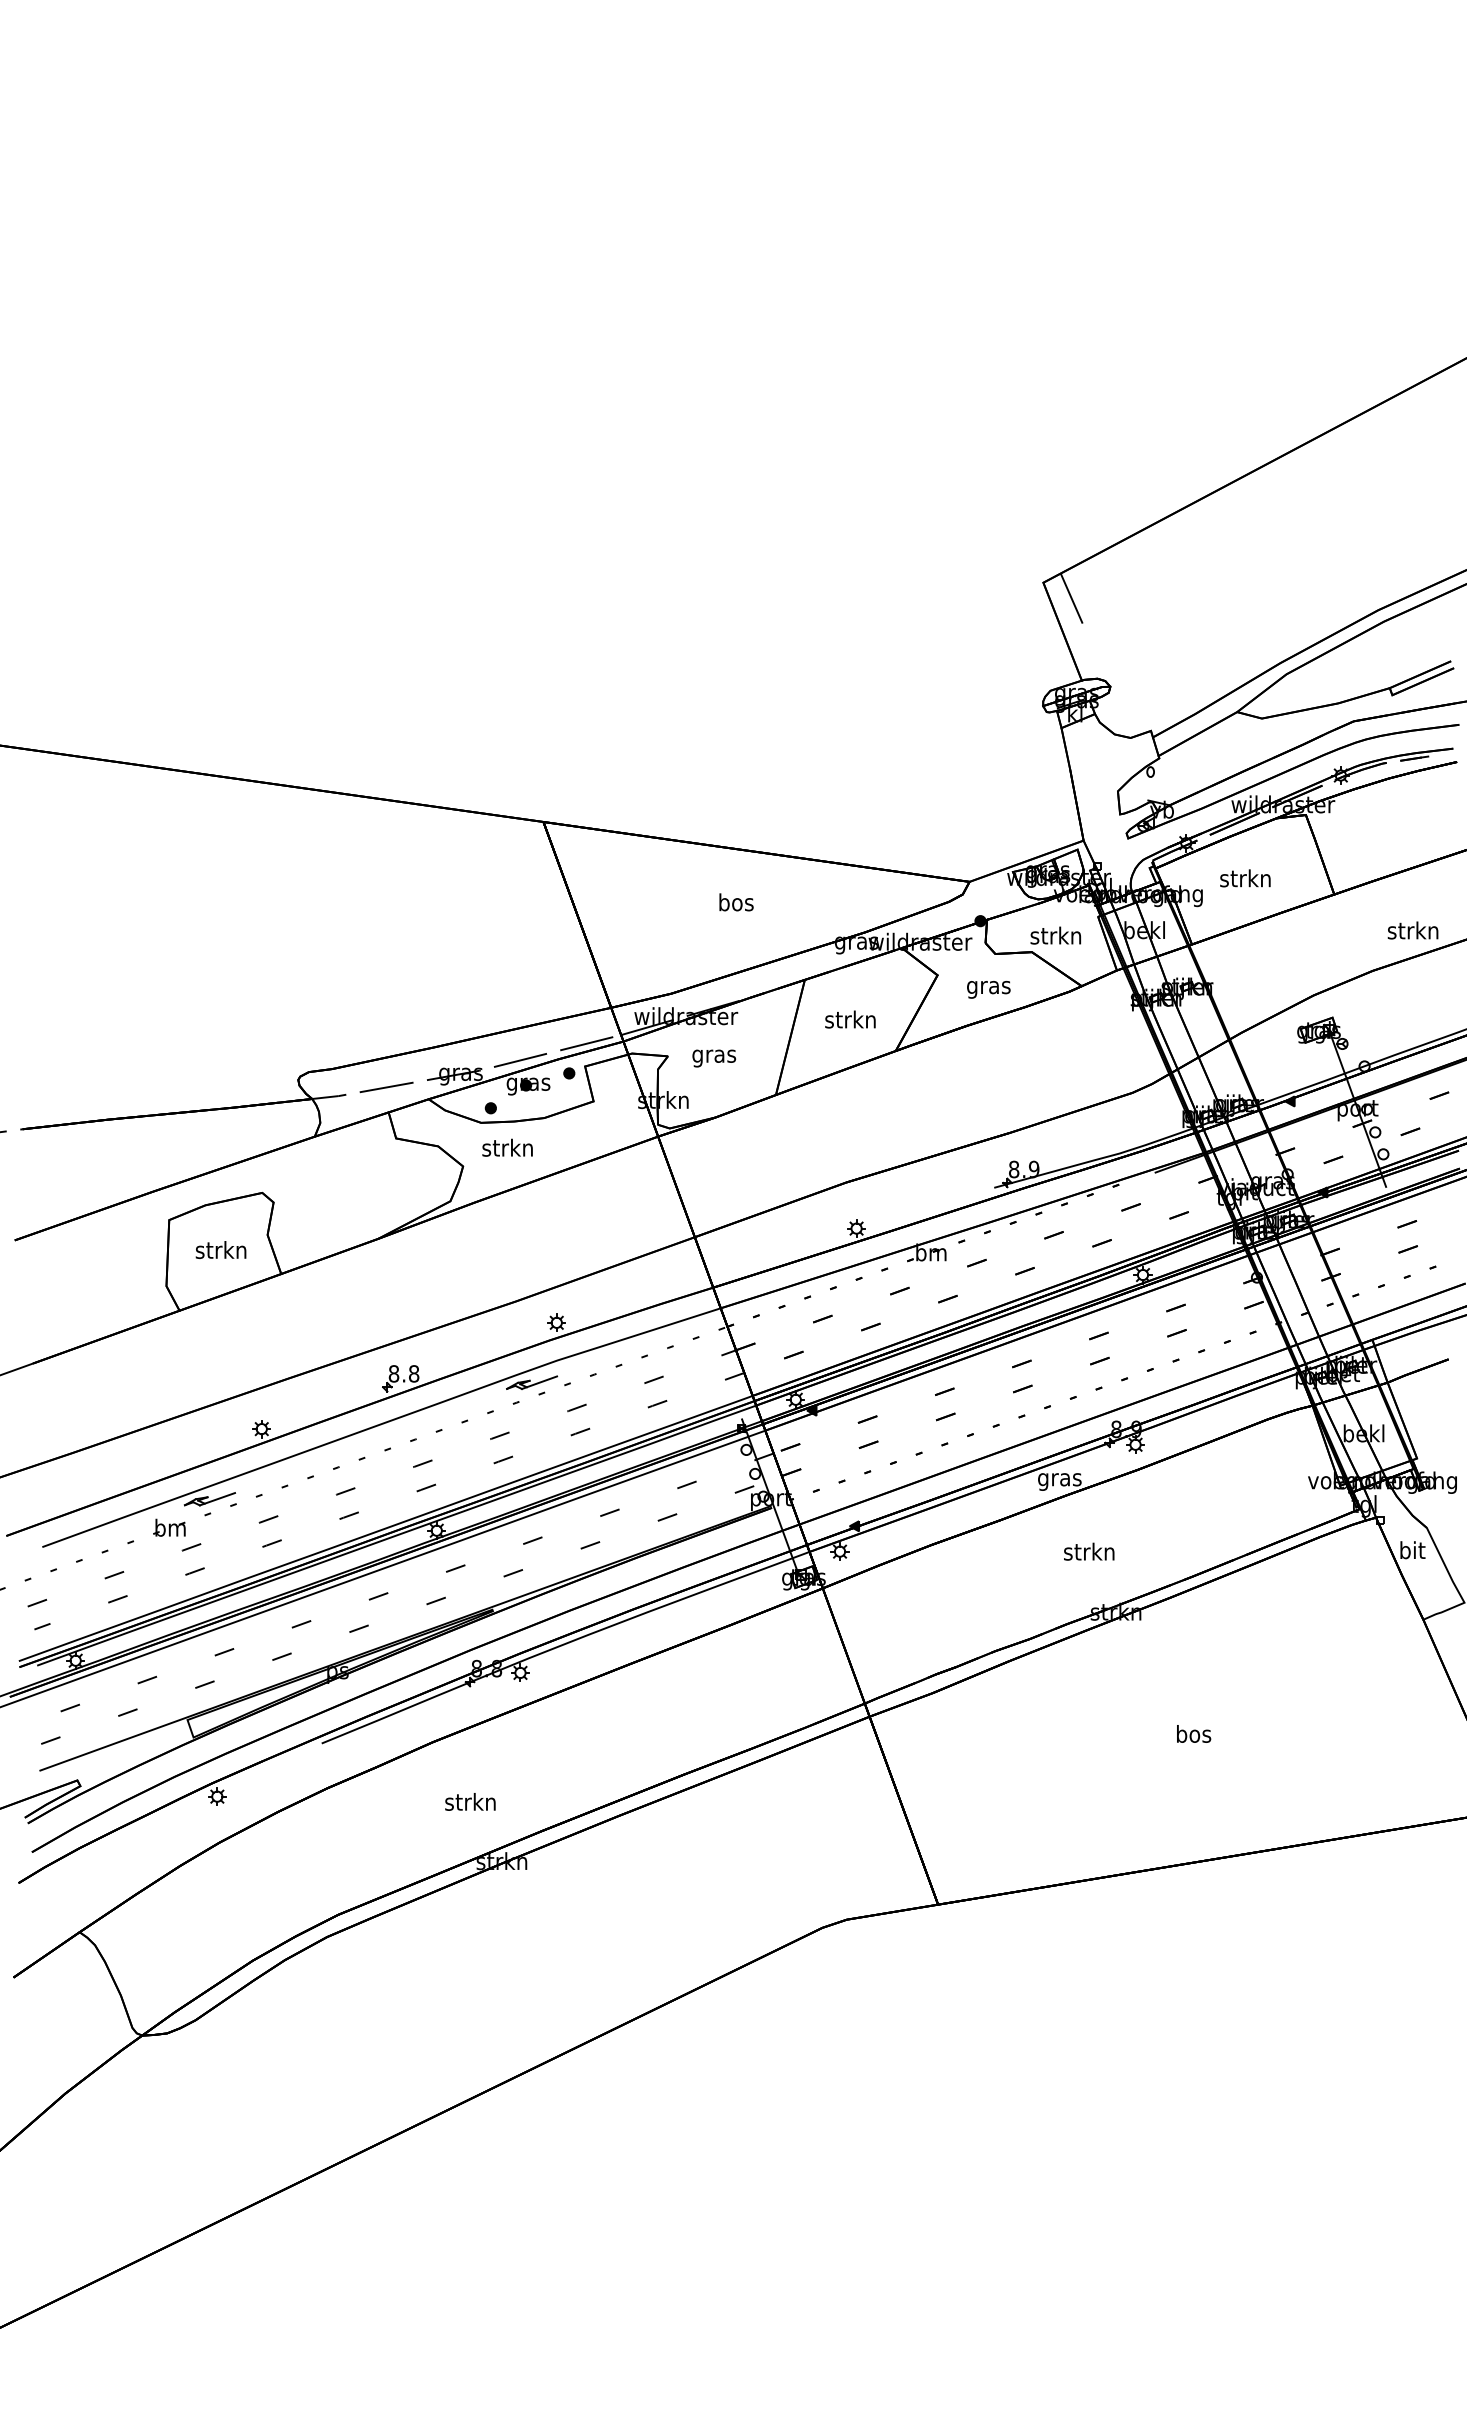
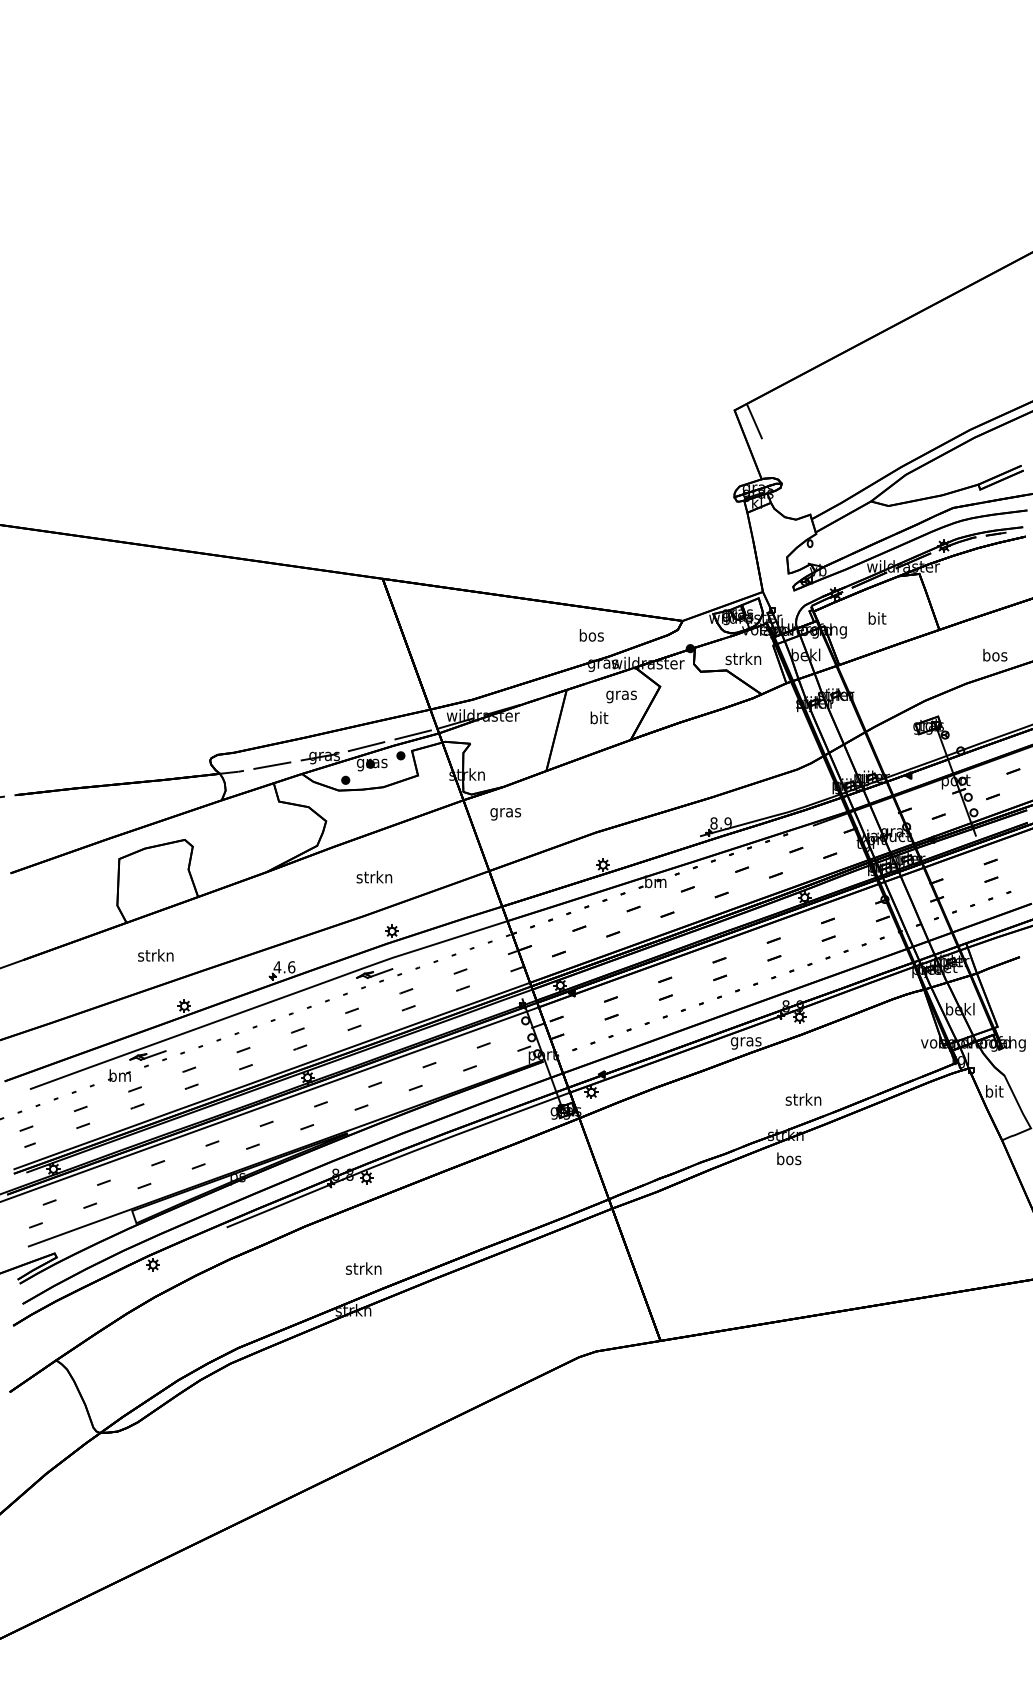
text: (1245, 878) -> (876, 618), strkn -> bit
text: (736, 902) -> (591, 635), moved
text: (1412, 930) -> (994, 655), strkn -> bos
text: (988, 989) -> (621, 696), moved
text: (850, 1019) -> (598, 717), strkn -> bit
text: (714, 1058) -> (505, 814), moved
text: (507, 1147) -> (374, 876), moved
text: (220, 1249) -> (155, 955), moved
text: (403, 1373) -> (284, 967), 8.8 -> 4.6
text: (1089, 1551) -> (803, 1099), moved
text: (1194, 1733) -> (789, 1158), moved
text: (470, 1801) -> (363, 1268), moved

